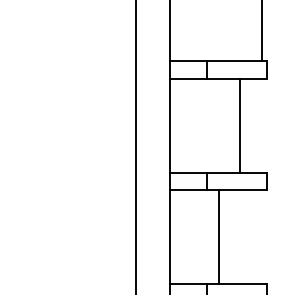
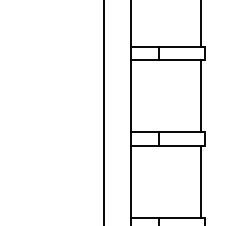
line: (240, 125) -> (201, 96), moved
line: (219, 236) -> (201, 181), moved

